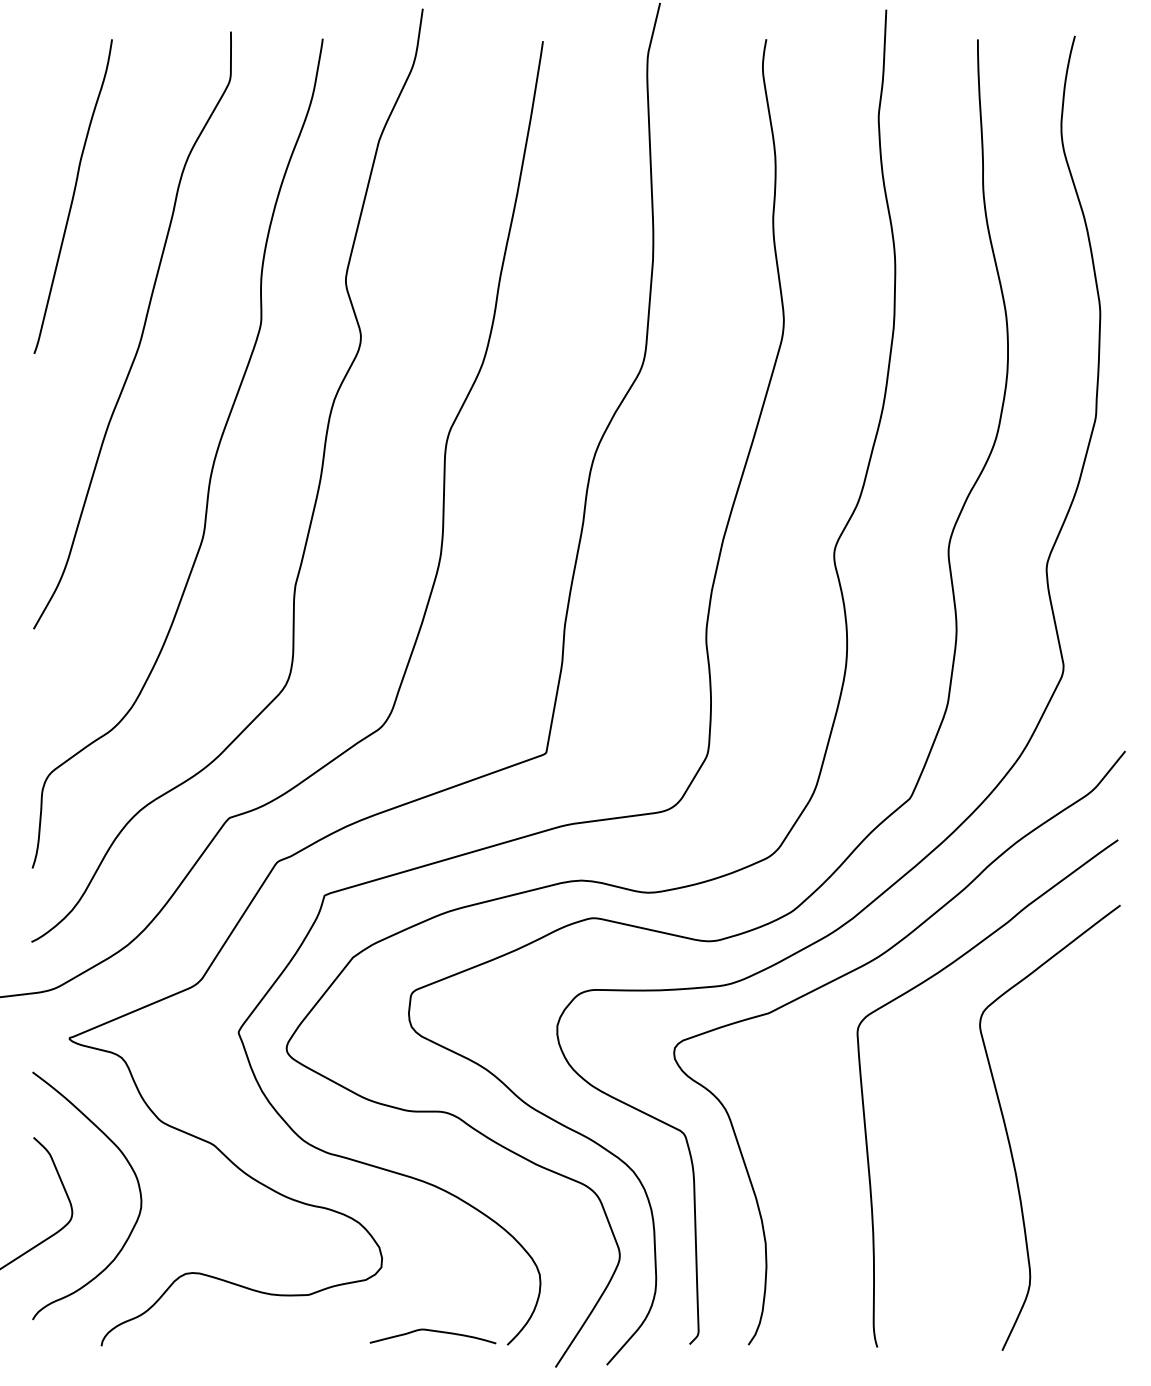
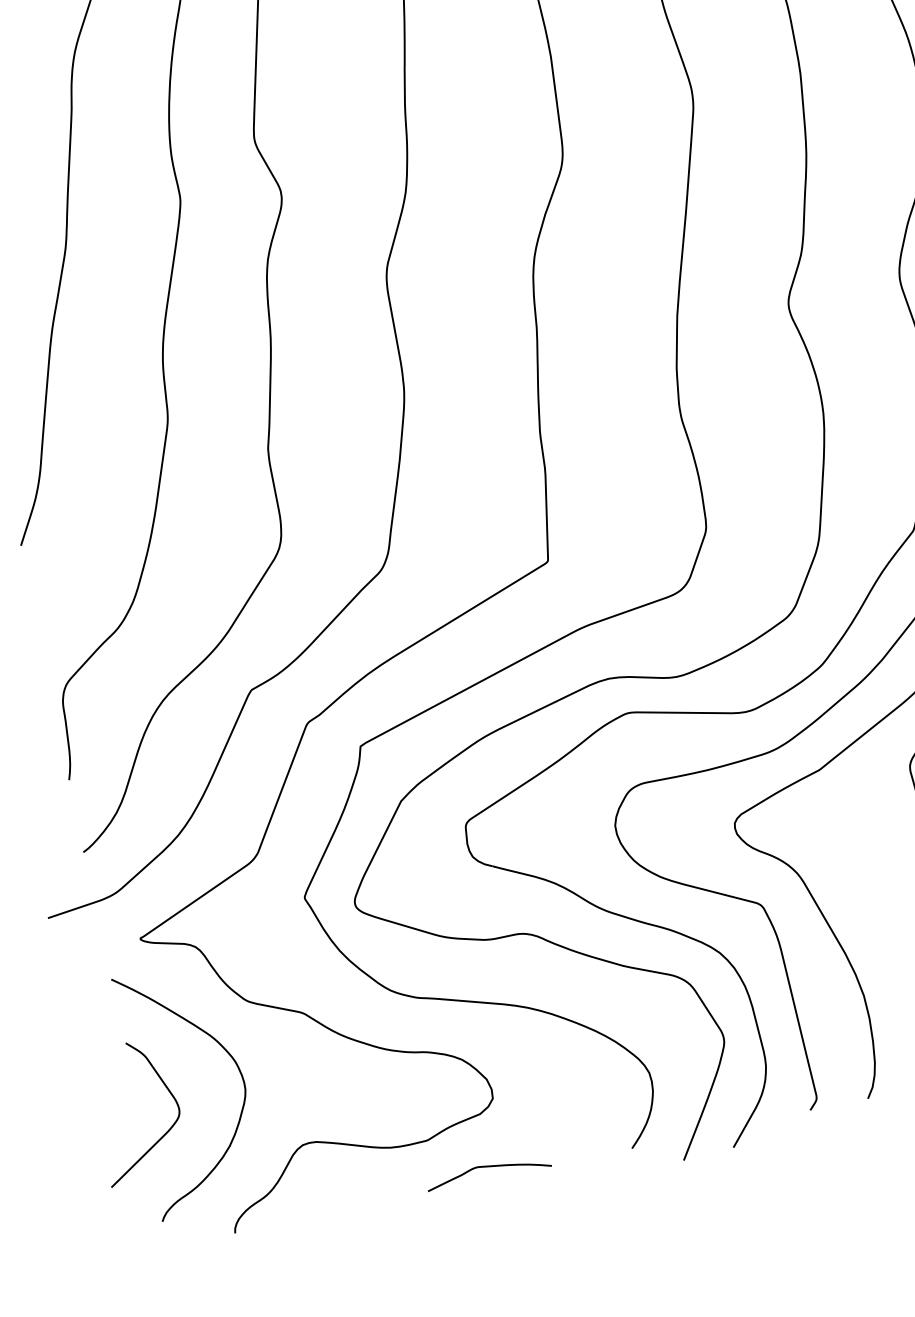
curve: (432, 1331) -> (486, 1167), moved

